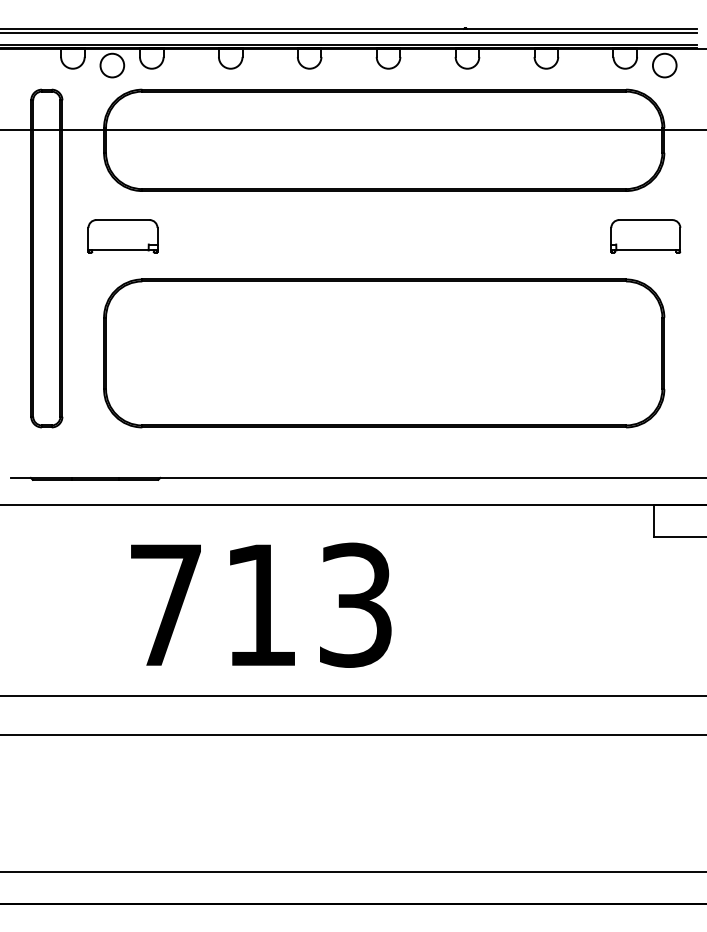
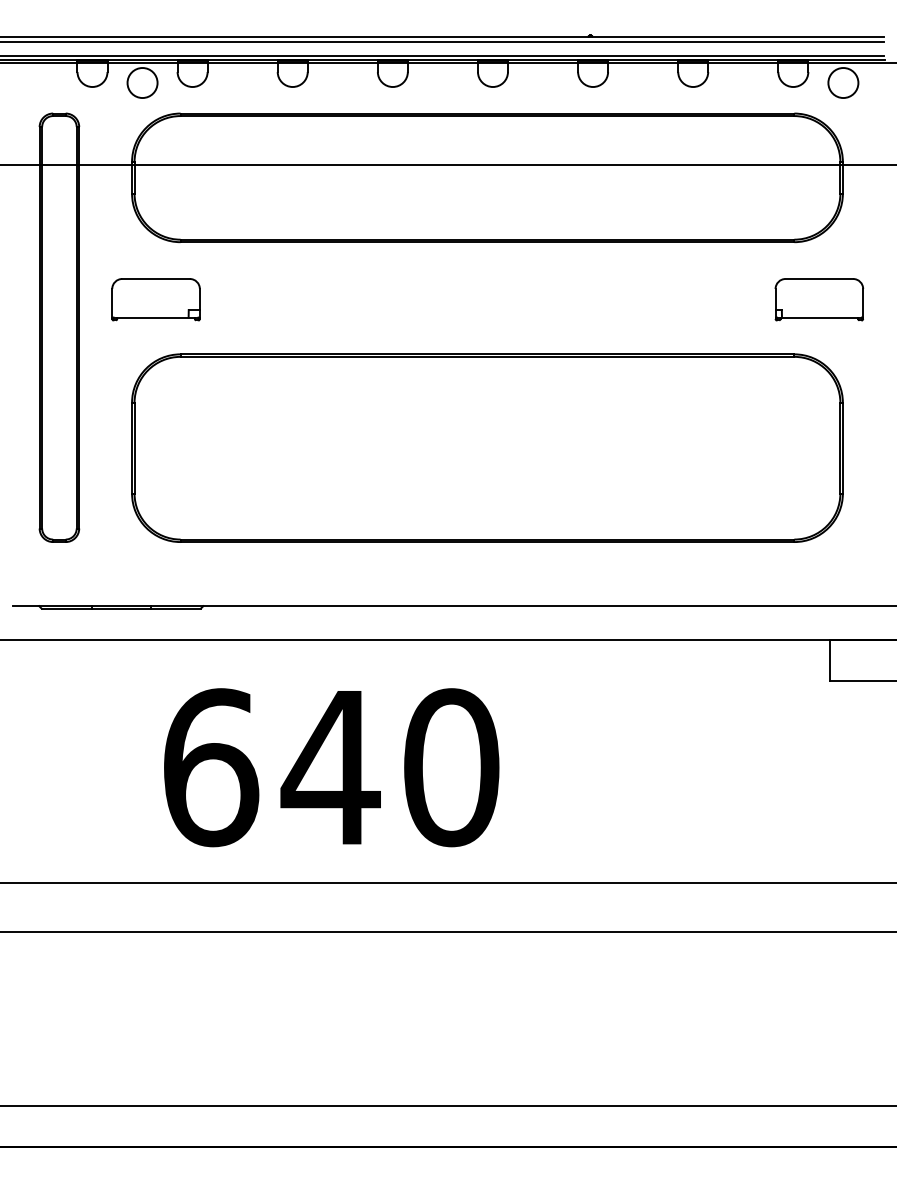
text: (261, 605) -> (331, 767), 713 -> 640

